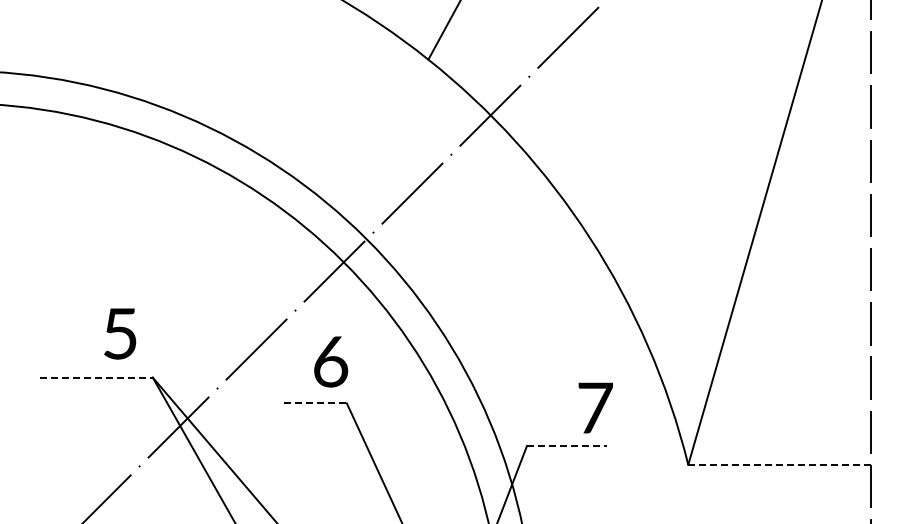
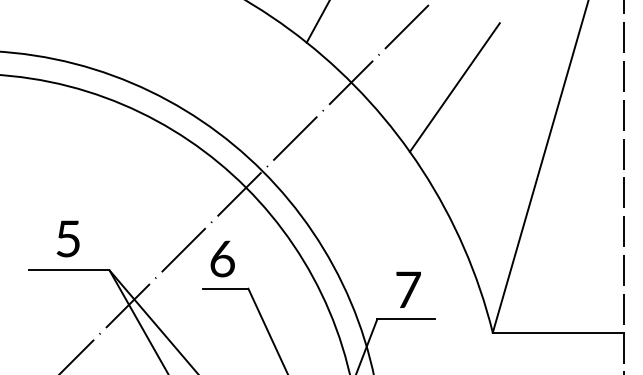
line: (635, 122) -> (455, 87), added
text: (120, 333) -> (68, 238), moved
text: (331, 361) -> (223, 258), moved
line: (97, 377) -> (69, 270), dashed -> solid
line: (315, 403) -> (225, 288), dashed -> solid
text: (595, 407) -> (408, 289), moved
line: (567, 445) -> (406, 318), dashed -> solid
line: (780, 464) -> (558, 332), dashed -> solid

